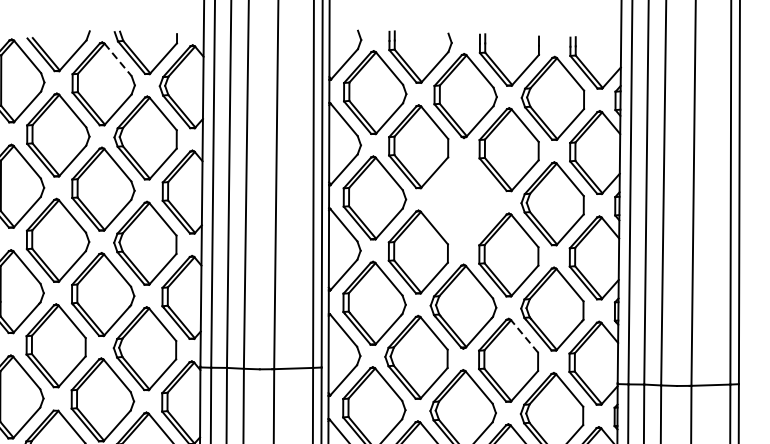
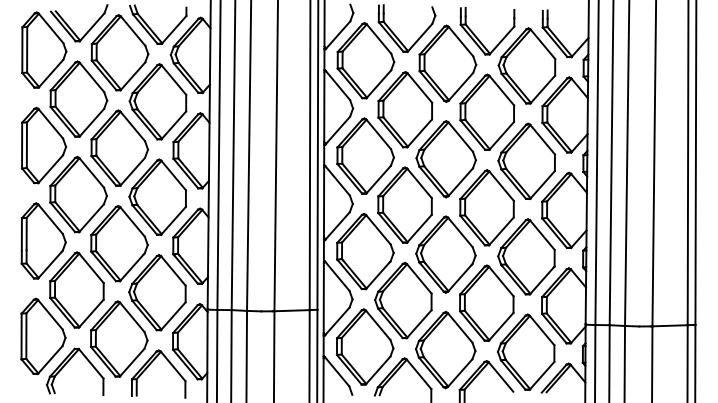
line: (118, 60) -> (133, 31), dashed -> solid
part: (463, 201) -> (445, 159), added
line: (523, 336) -> (500, 281), dashed -> solid

